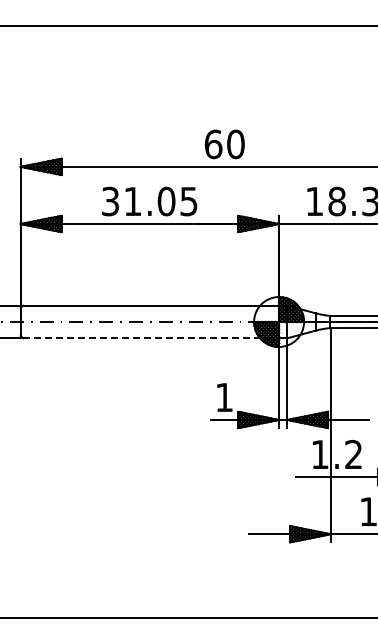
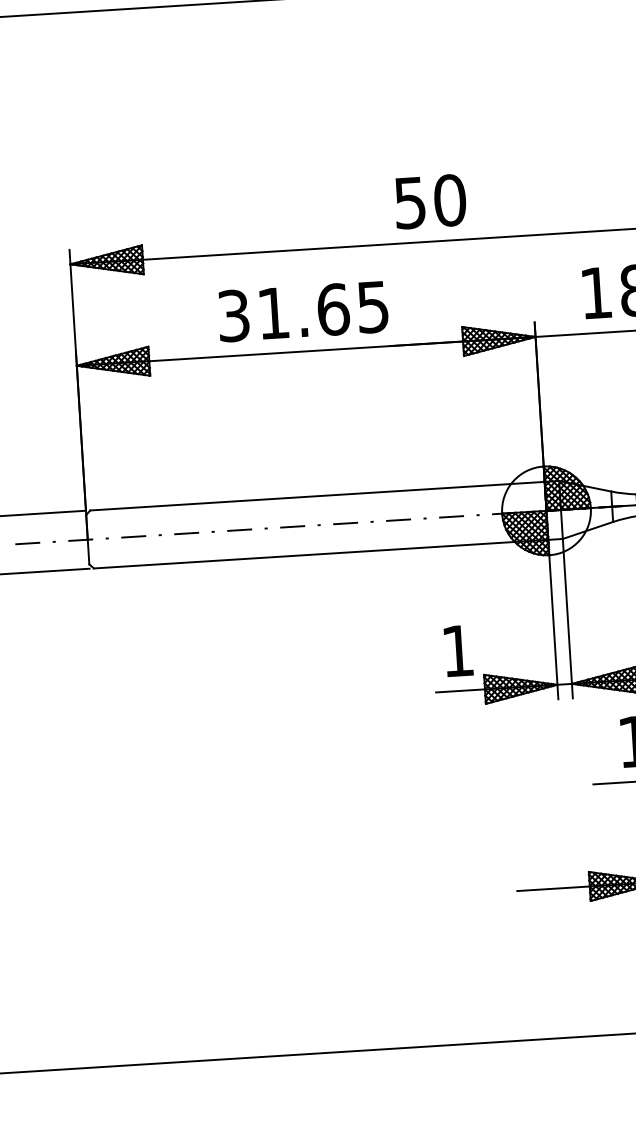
text: (213, 144) -> (410, 203), 60 -> 50
text: (166, 201) -> (333, 309), 31.05 -> 31.65
line: (151, 338) -> (321, 554), dashed -> solid

